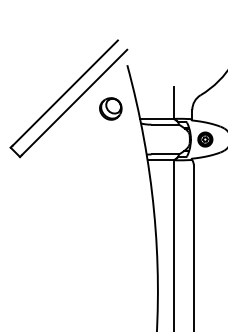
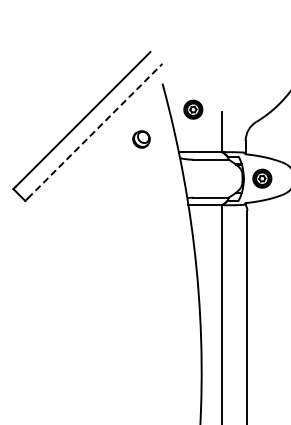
part: (151, 85) -> (193, 109), added
line: (74, 101) -> (95, 130), solid -> dashed
part: (110, 108) -> (141, 139), size x0.6

